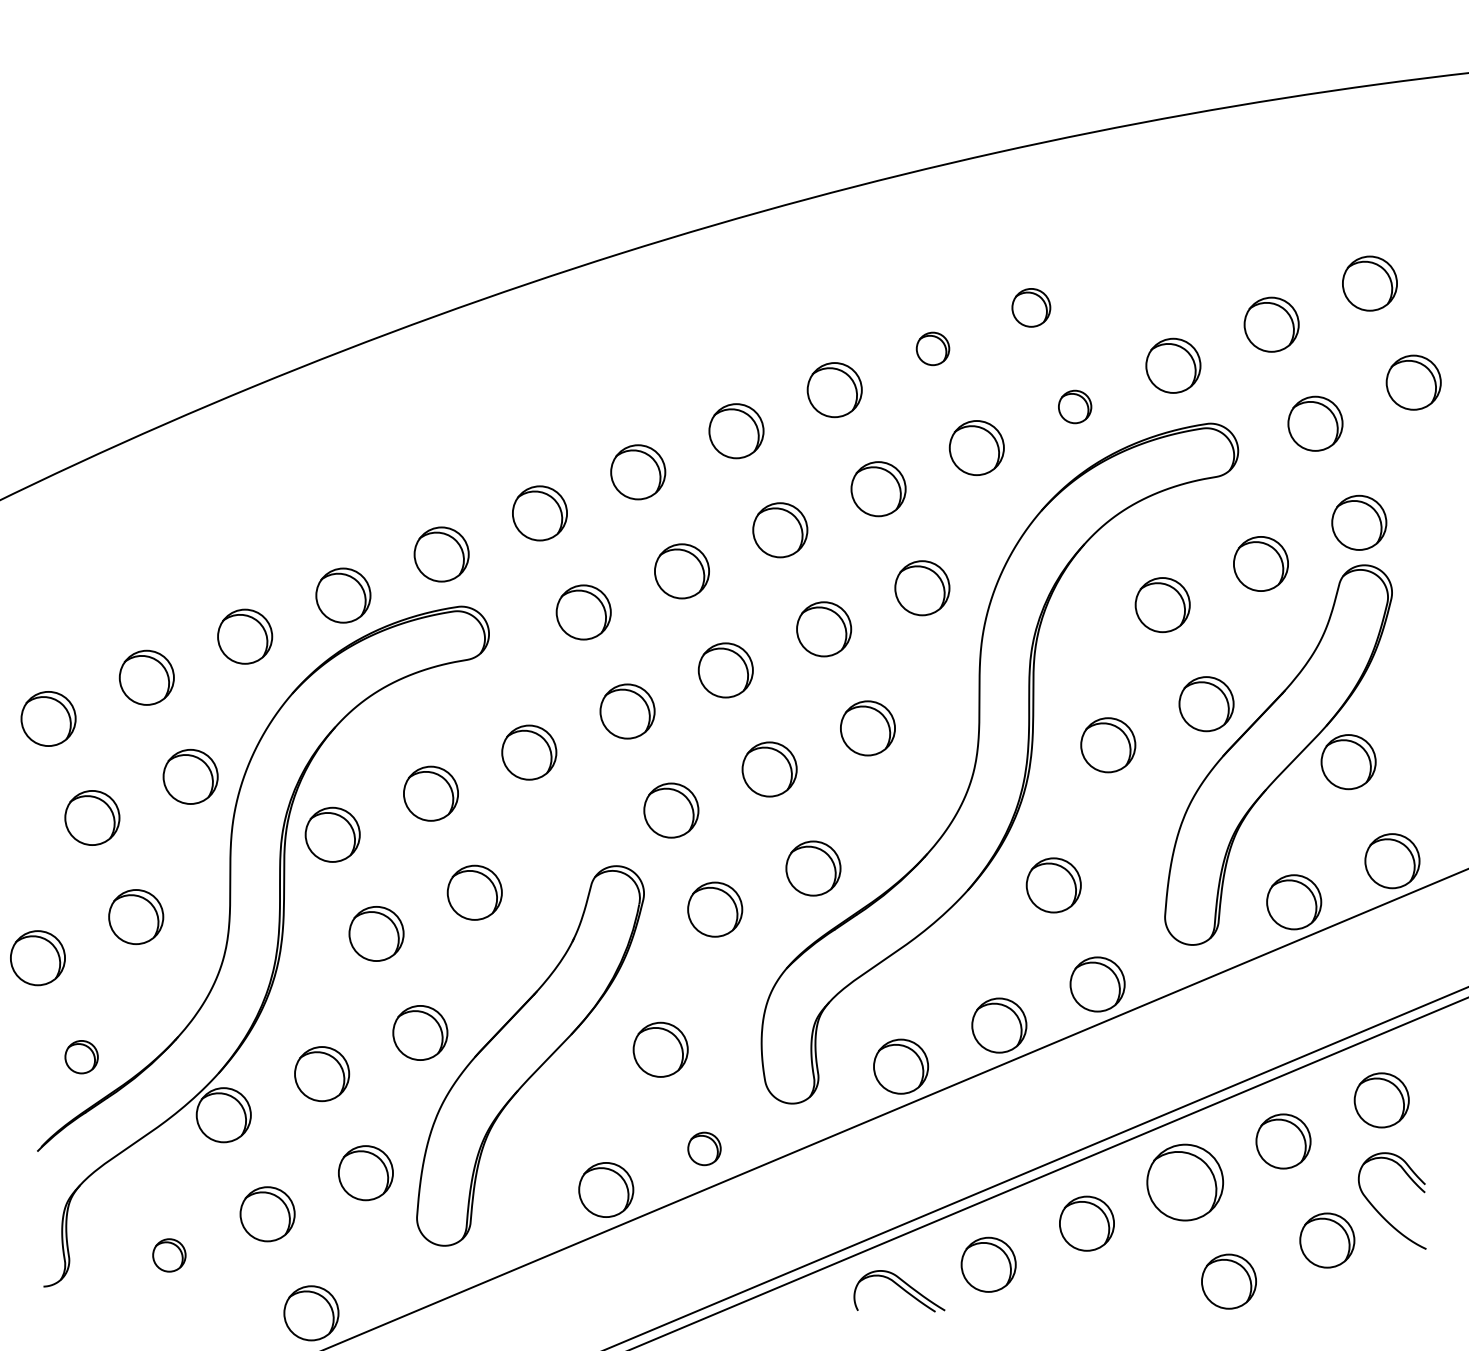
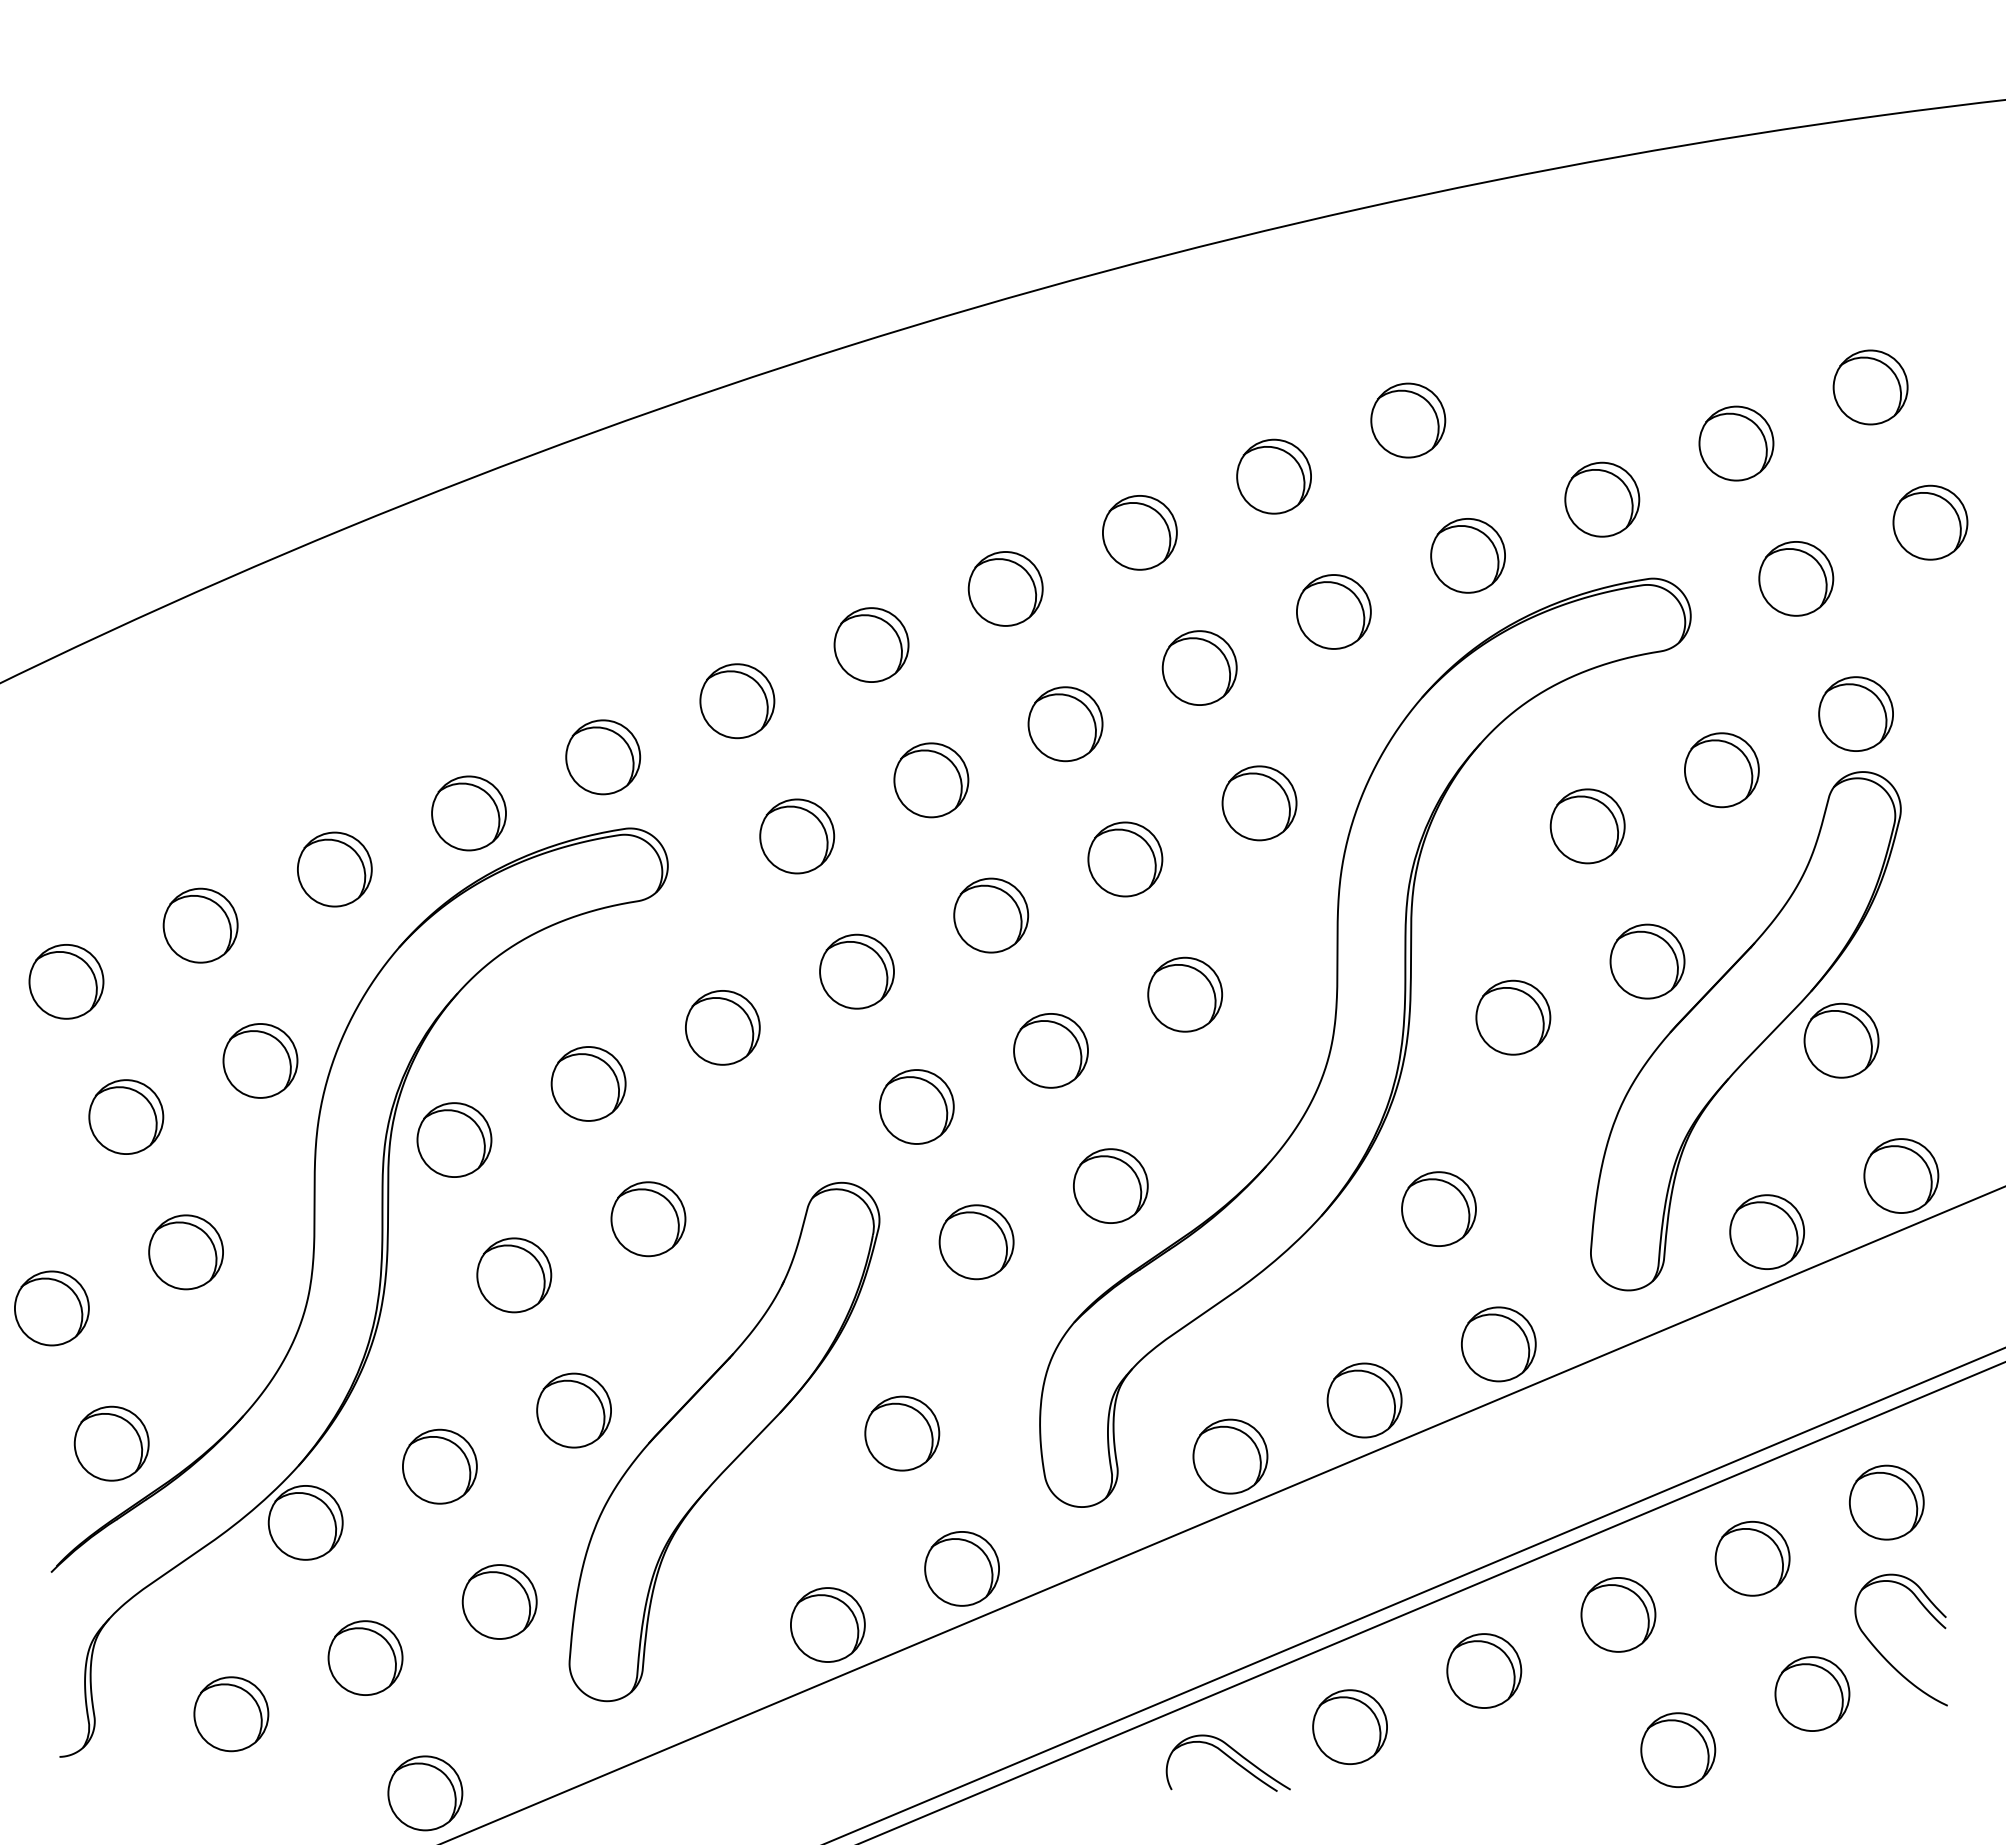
part: (1031, 307) -> (1408, 420), size x1.43
part: (932, 348) -> (1273, 476), size x1.67
part: (1074, 406) -> (1467, 555), size x1.67
part: (81, 1057) -> (111, 1443), size x1.67
part: (704, 1148) -> (961, 1568), size x1.67
part: (1185, 1182) -> (1618, 1614), size x0.71
part: (169, 1255) -> (231, 1714), size x1.67

